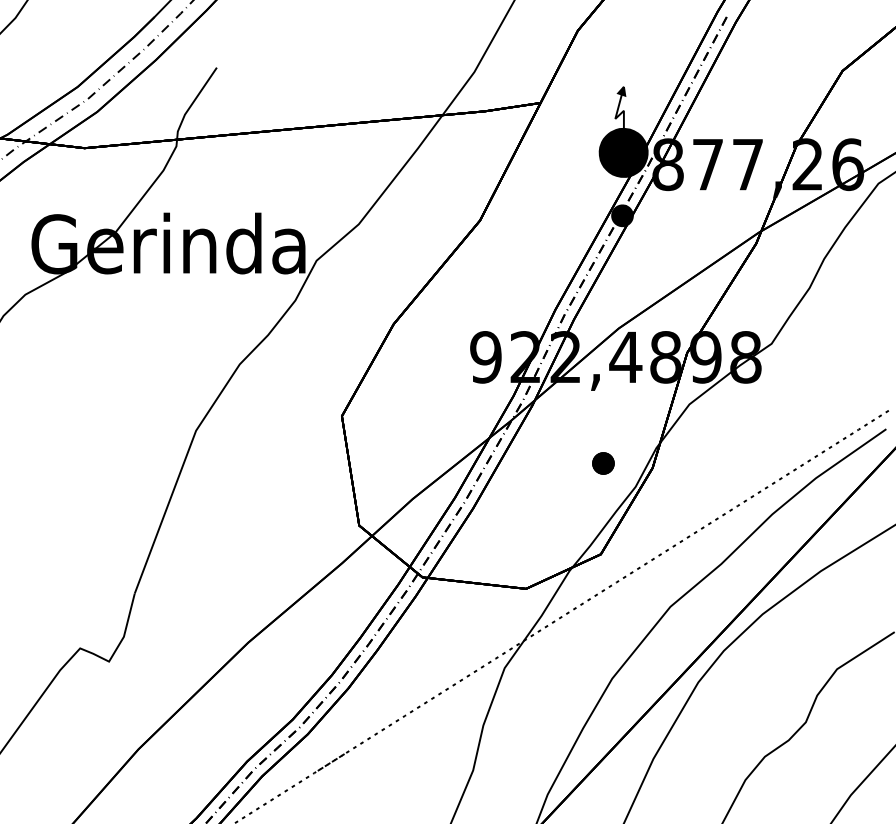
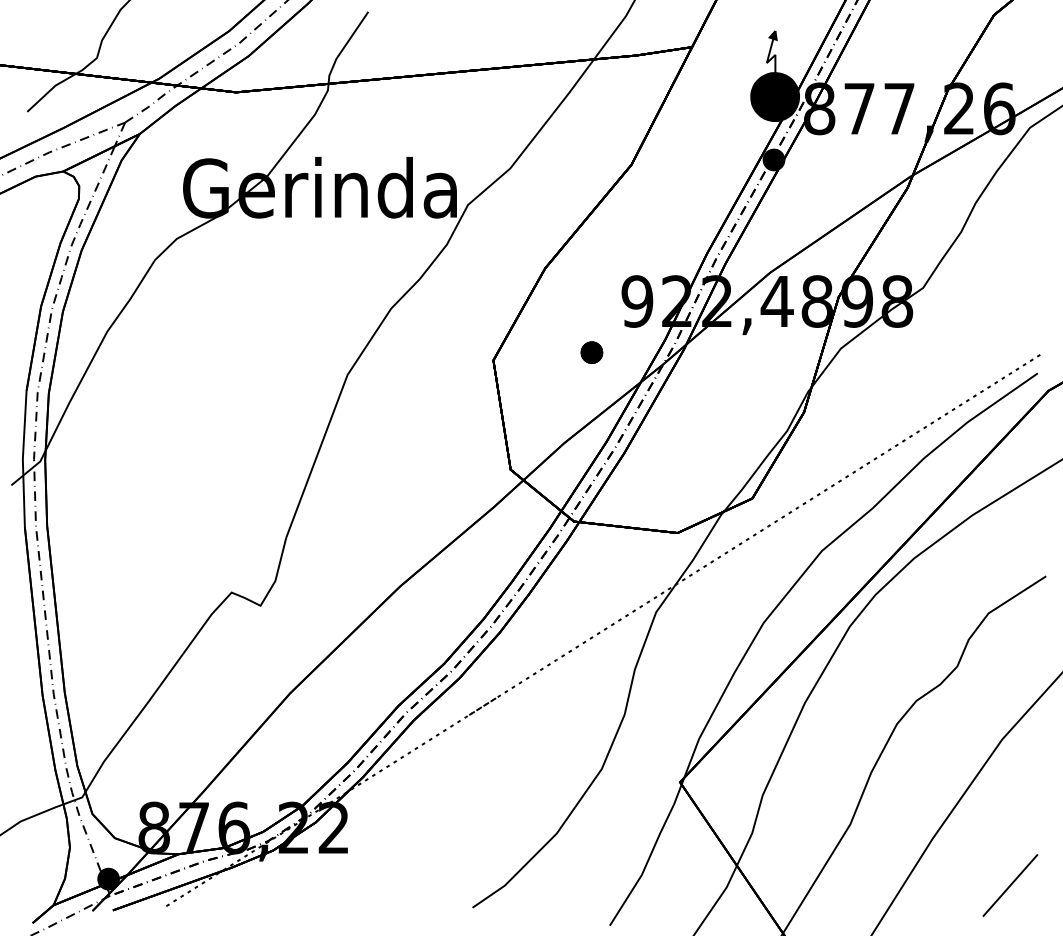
part: (603, 463) -> (591, 352), moved

